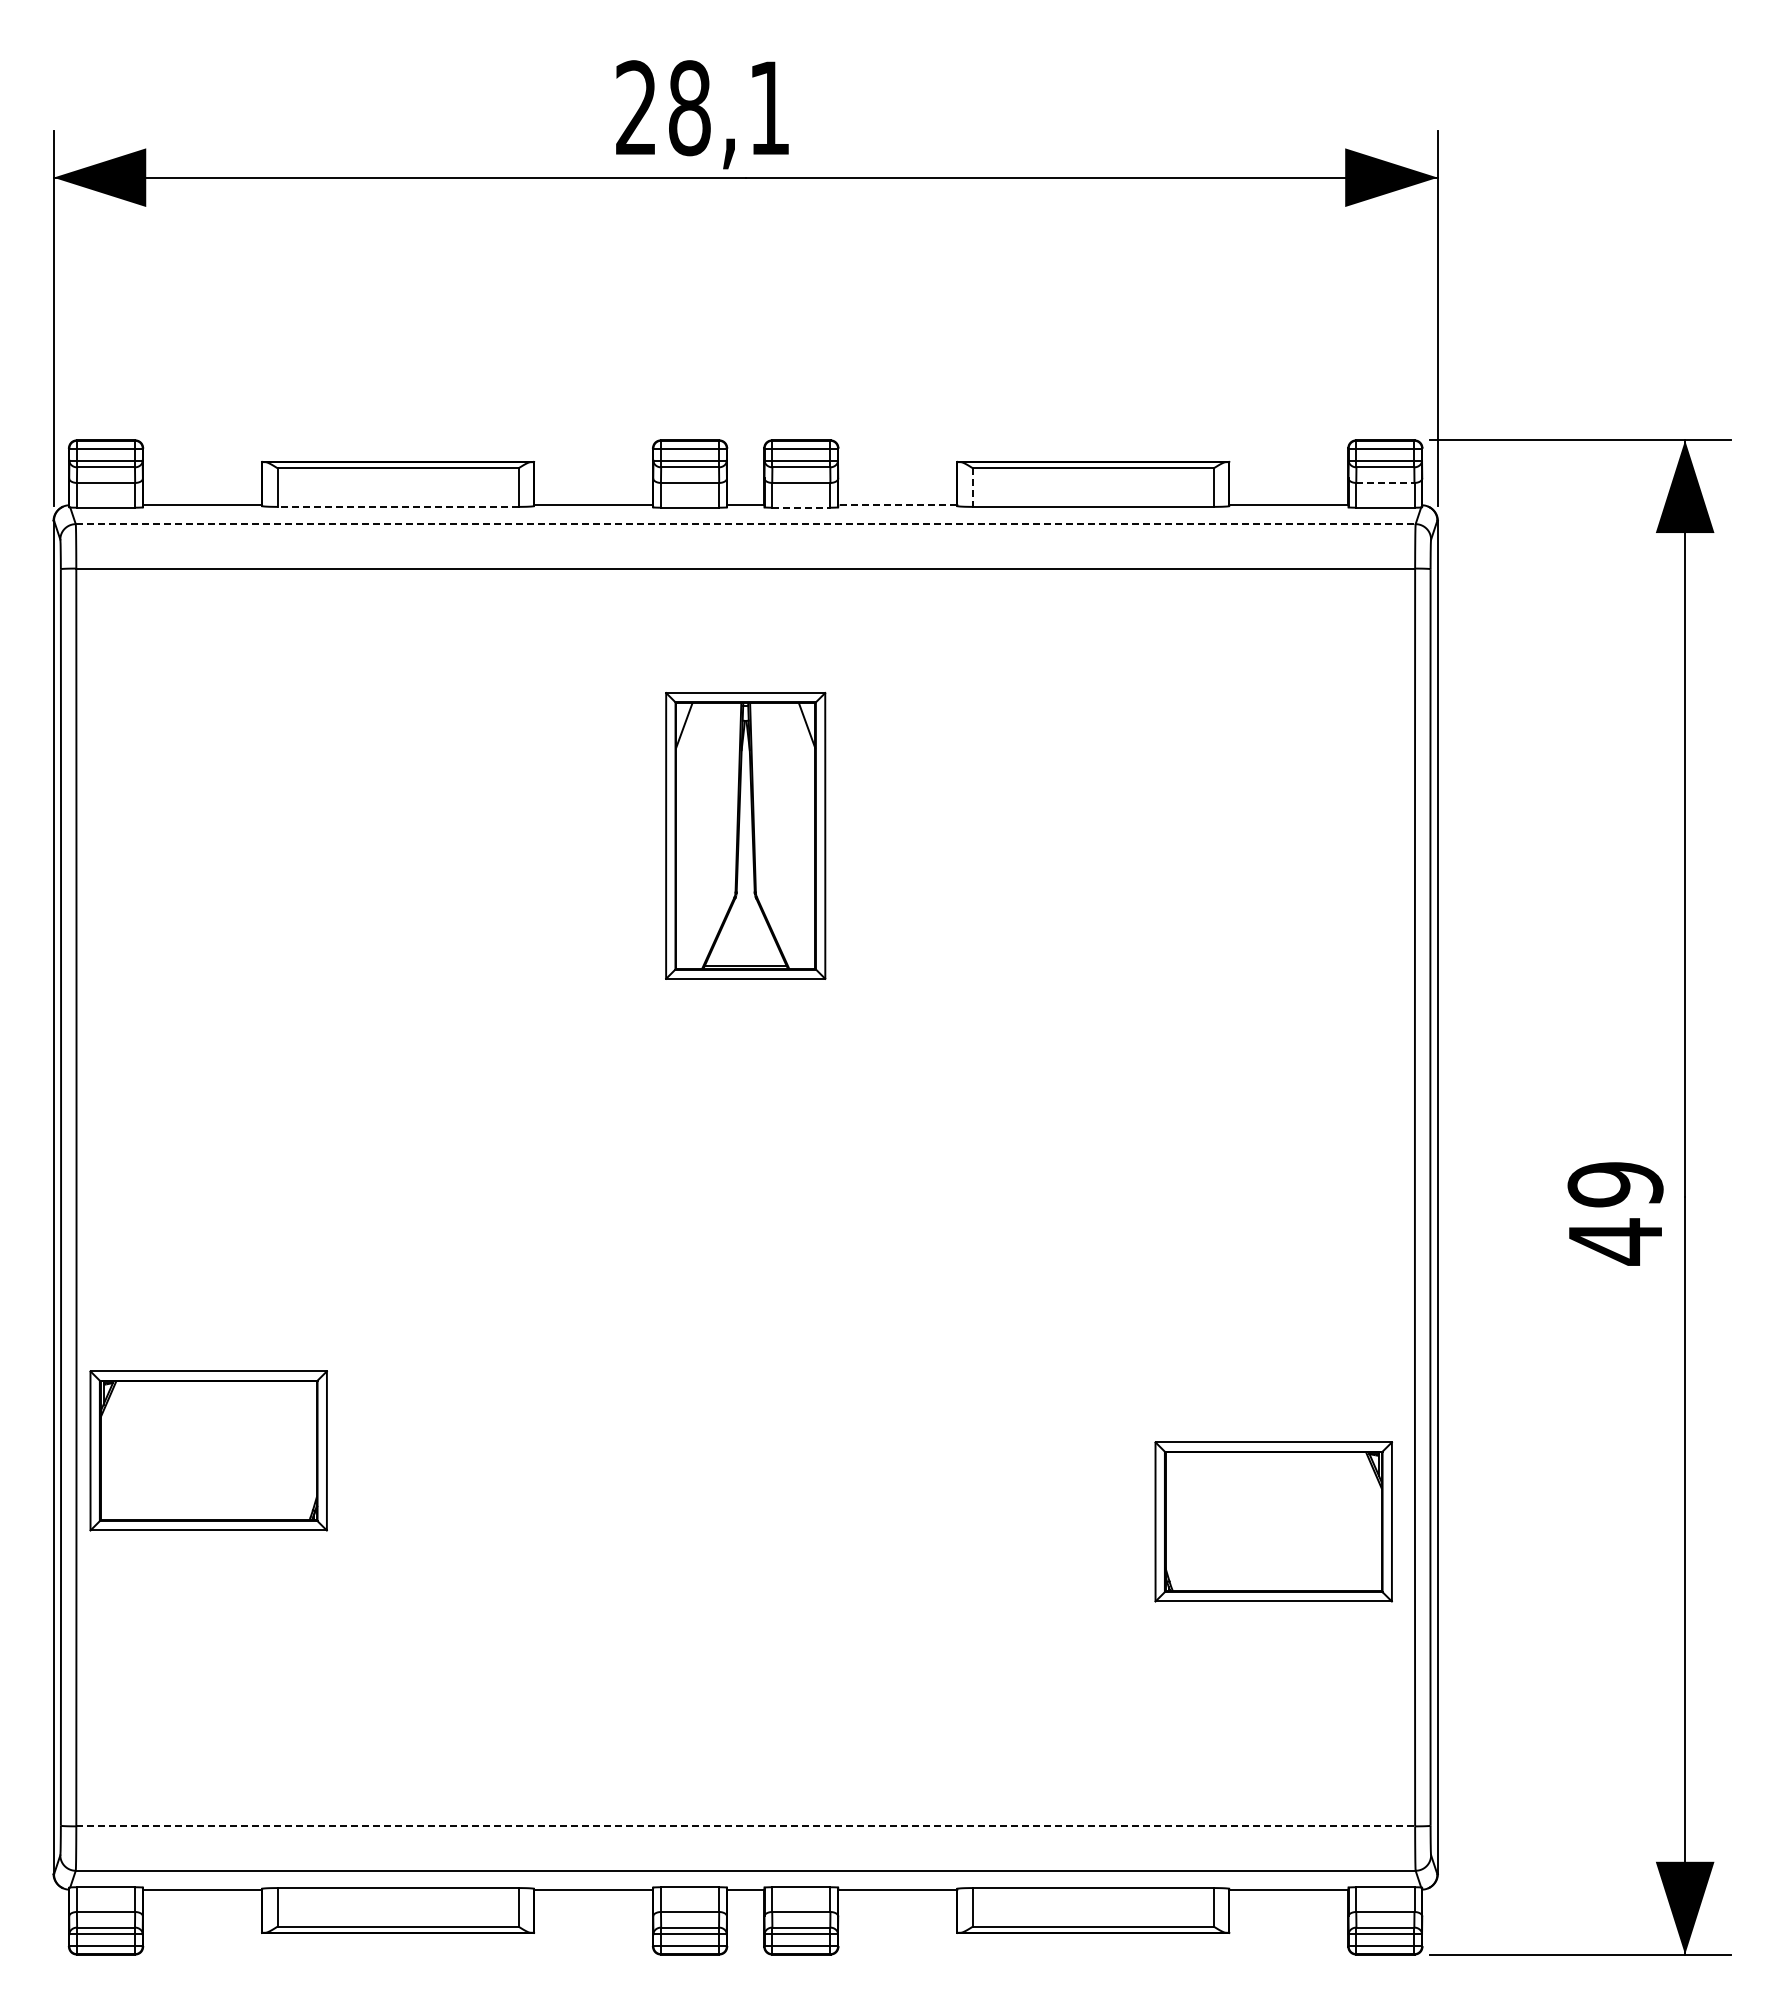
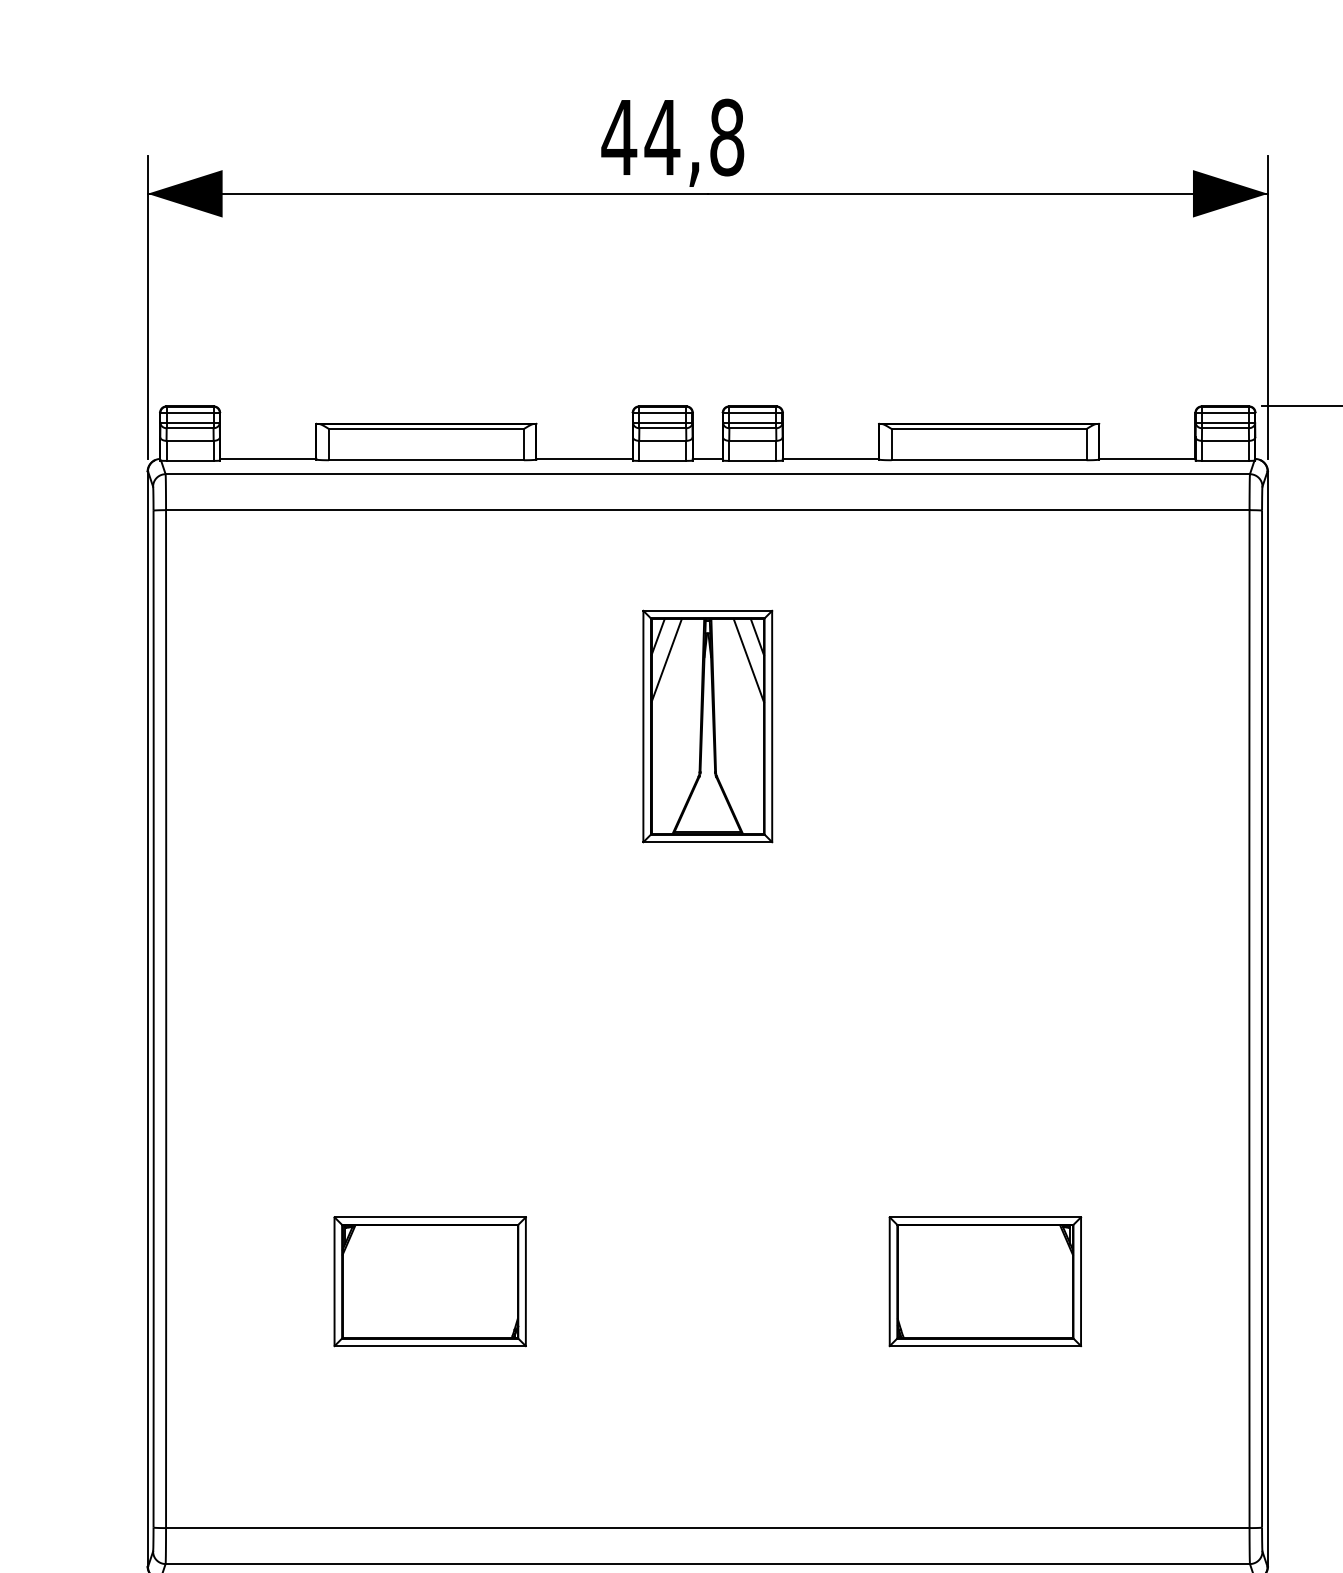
text: (702, 108) -> (672, 137), 28,1 -> 44,8
line: (1385, 482) -> (1225, 440), dashed -> solid
line: (972, 488) -> (891, 445), dashed -> solid
line: (897, 505) -> (830, 459), dashed -> solid
line: (397, 506) -> (425, 459), dashed -> solid
line: (801, 507) -> (752, 460), dashed -> solid
line: (745, 524) -> (707, 474), dashed -> solid
line: (694, 754) -> (666, 660), added
line: (796, 754) -> (748, 660), added
part: (208, 1450) -> (430, 1281), moved
part: (1273, 1521) -> (985, 1281), moved
line: (746, 1826) -> (708, 1528), dashed -> solid

